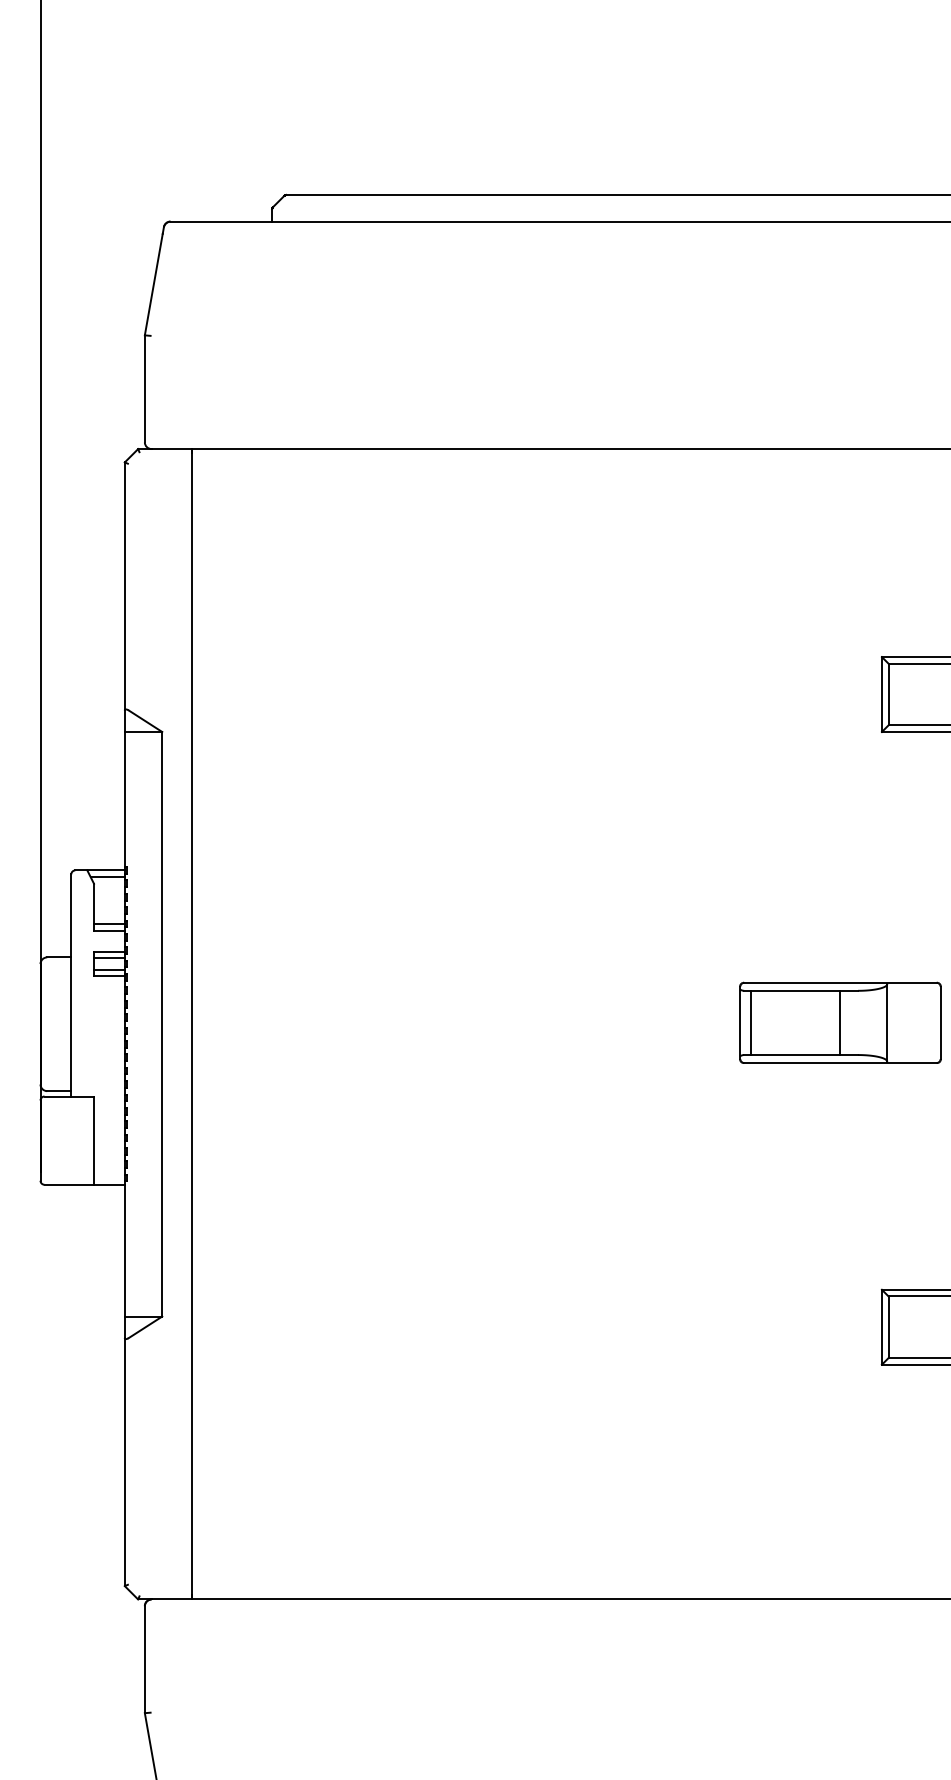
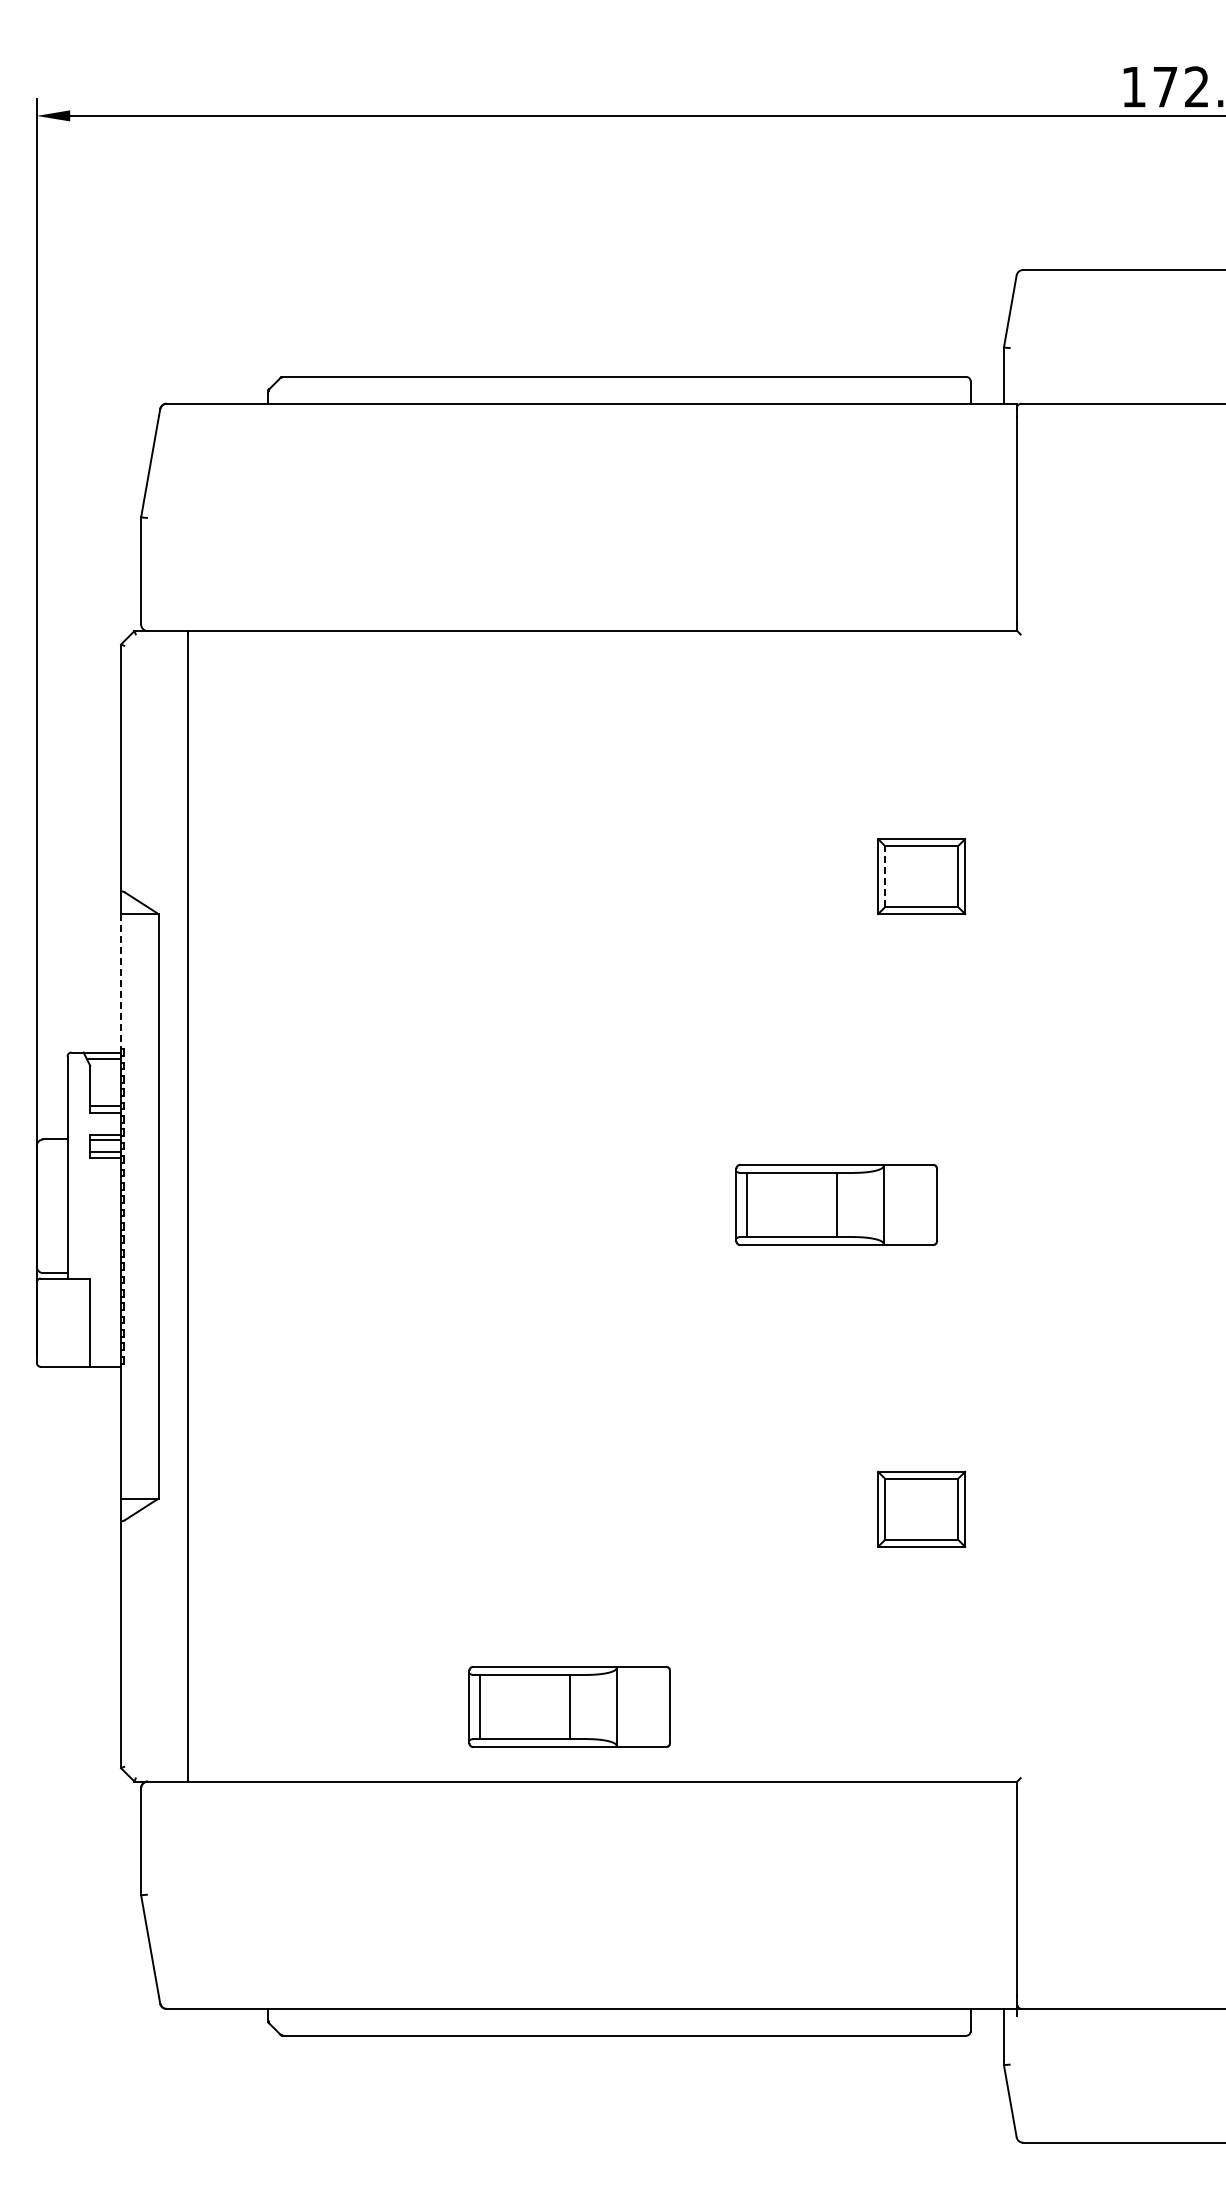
line: (888, 694) -> (884, 876), solid -> dashed
line: (125, 799) -> (121, 981), solid -> dashed
part: (573, 1524) -> (569, 1706), added

